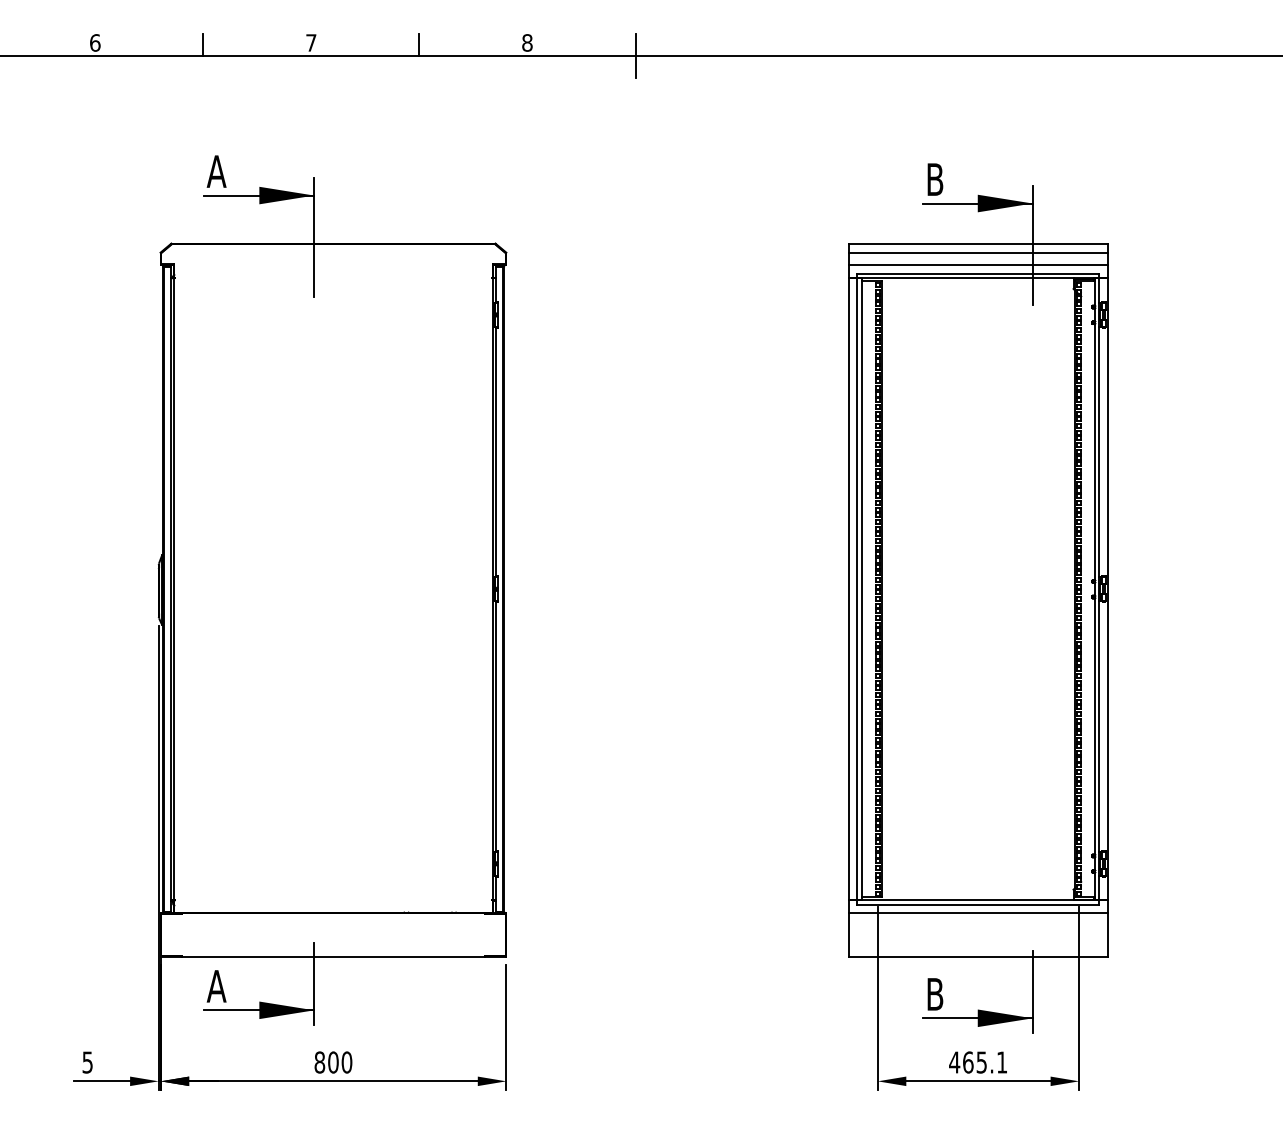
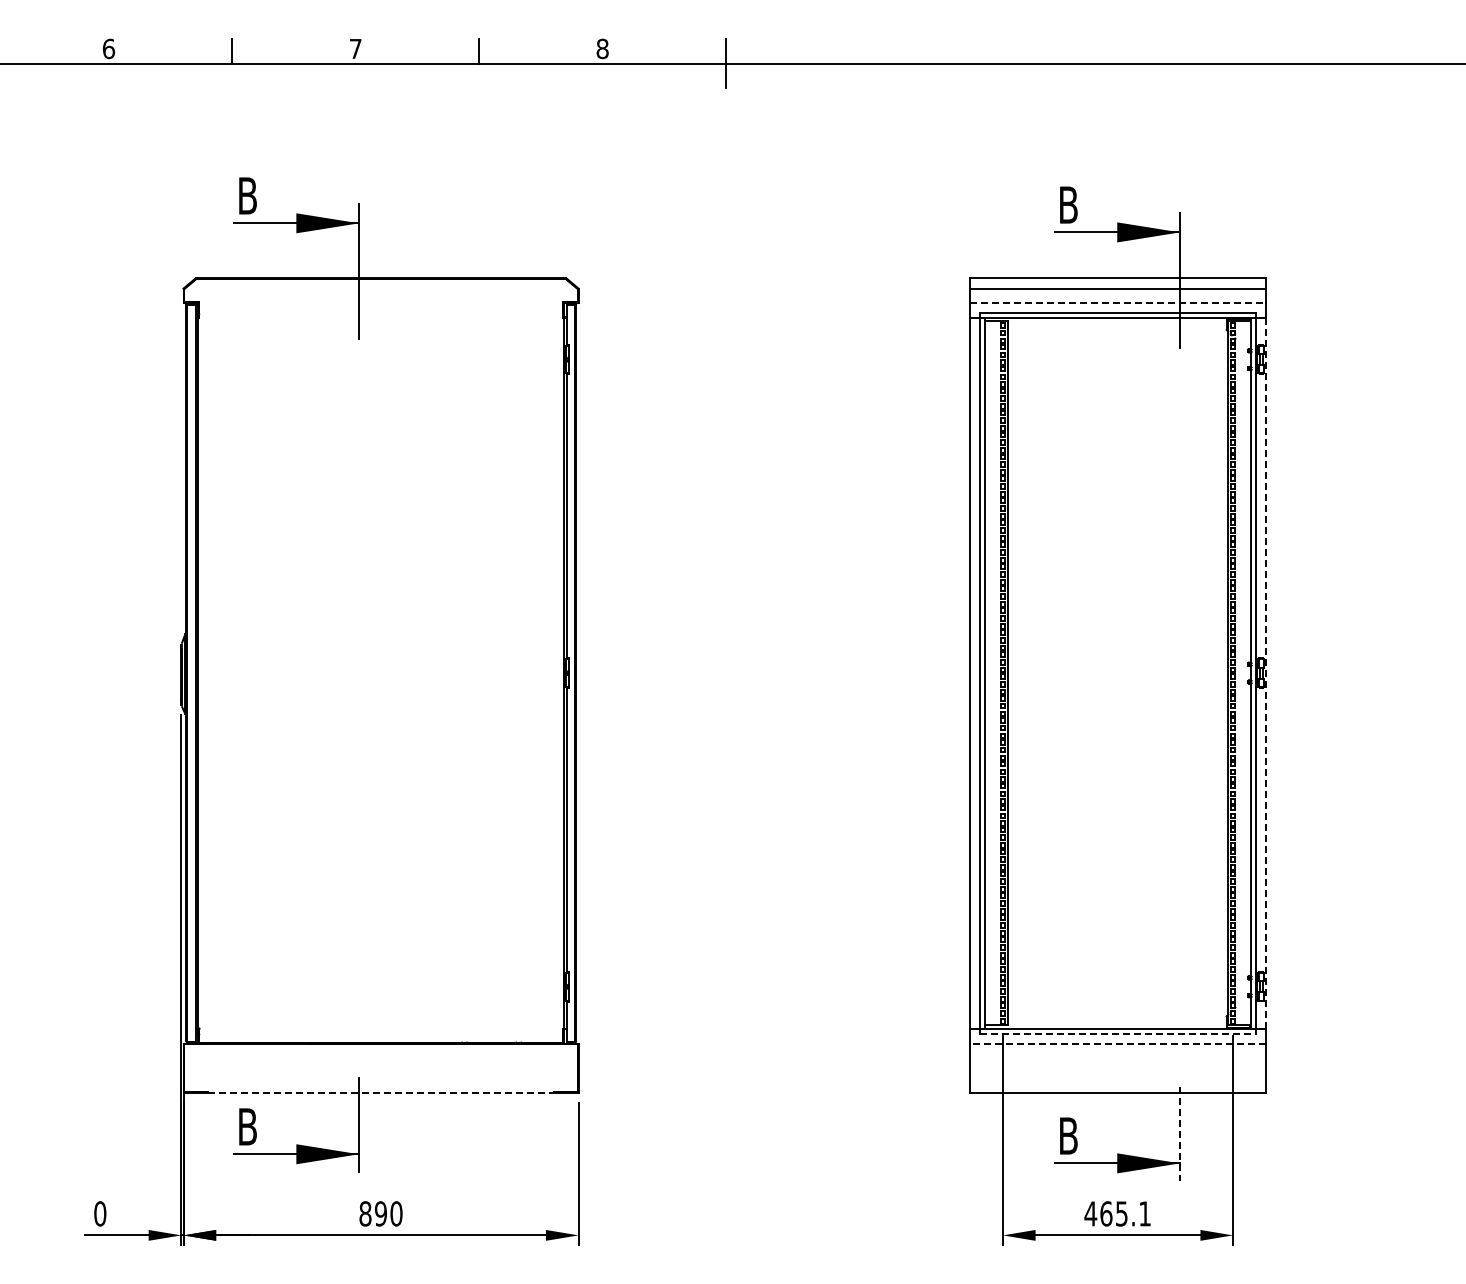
text: (216, 171) -> (247, 195), A -> B
line: (978, 264) -> (1118, 302), solid -> dashed
line: (1108, 588) -> (1266, 672), solid -> dashed
line: (978, 904) -> (1118, 1033), solid -> dashed
line: (978, 913) -> (1117, 1043), solid -> dashed
line: (333, 956) -> (381, 1092), solid -> dashed
text: (216, 986) -> (247, 1126), A -> B
line: (1032, 992) -> (1179, 1133), solid -> dashed
text: (87, 1062) -> (100, 1213), 5 -> 0
text: (332, 1062) -> (380, 1213), 800 -> 890

